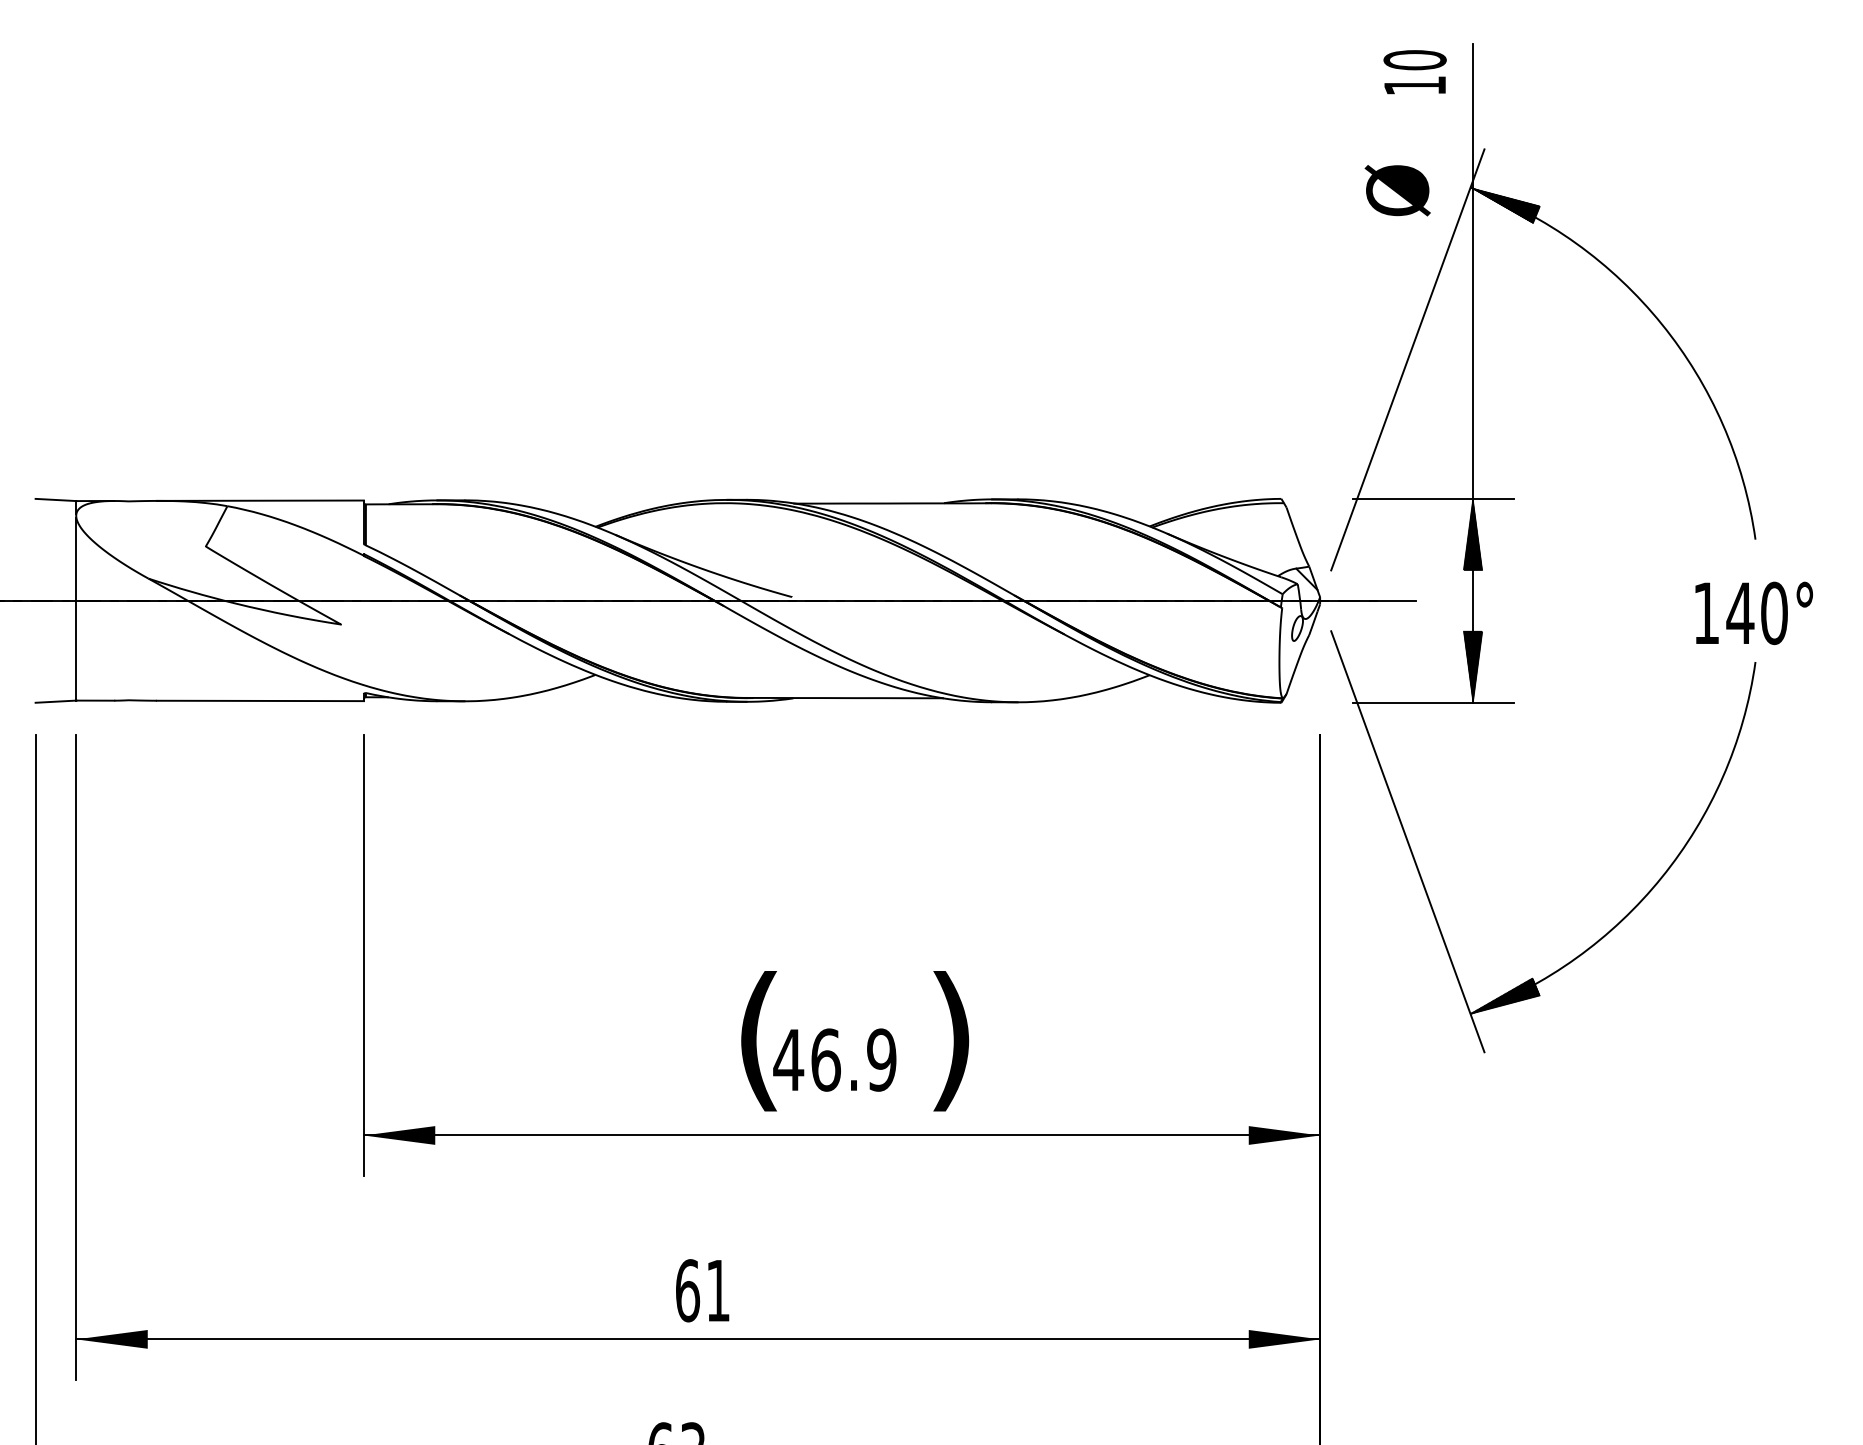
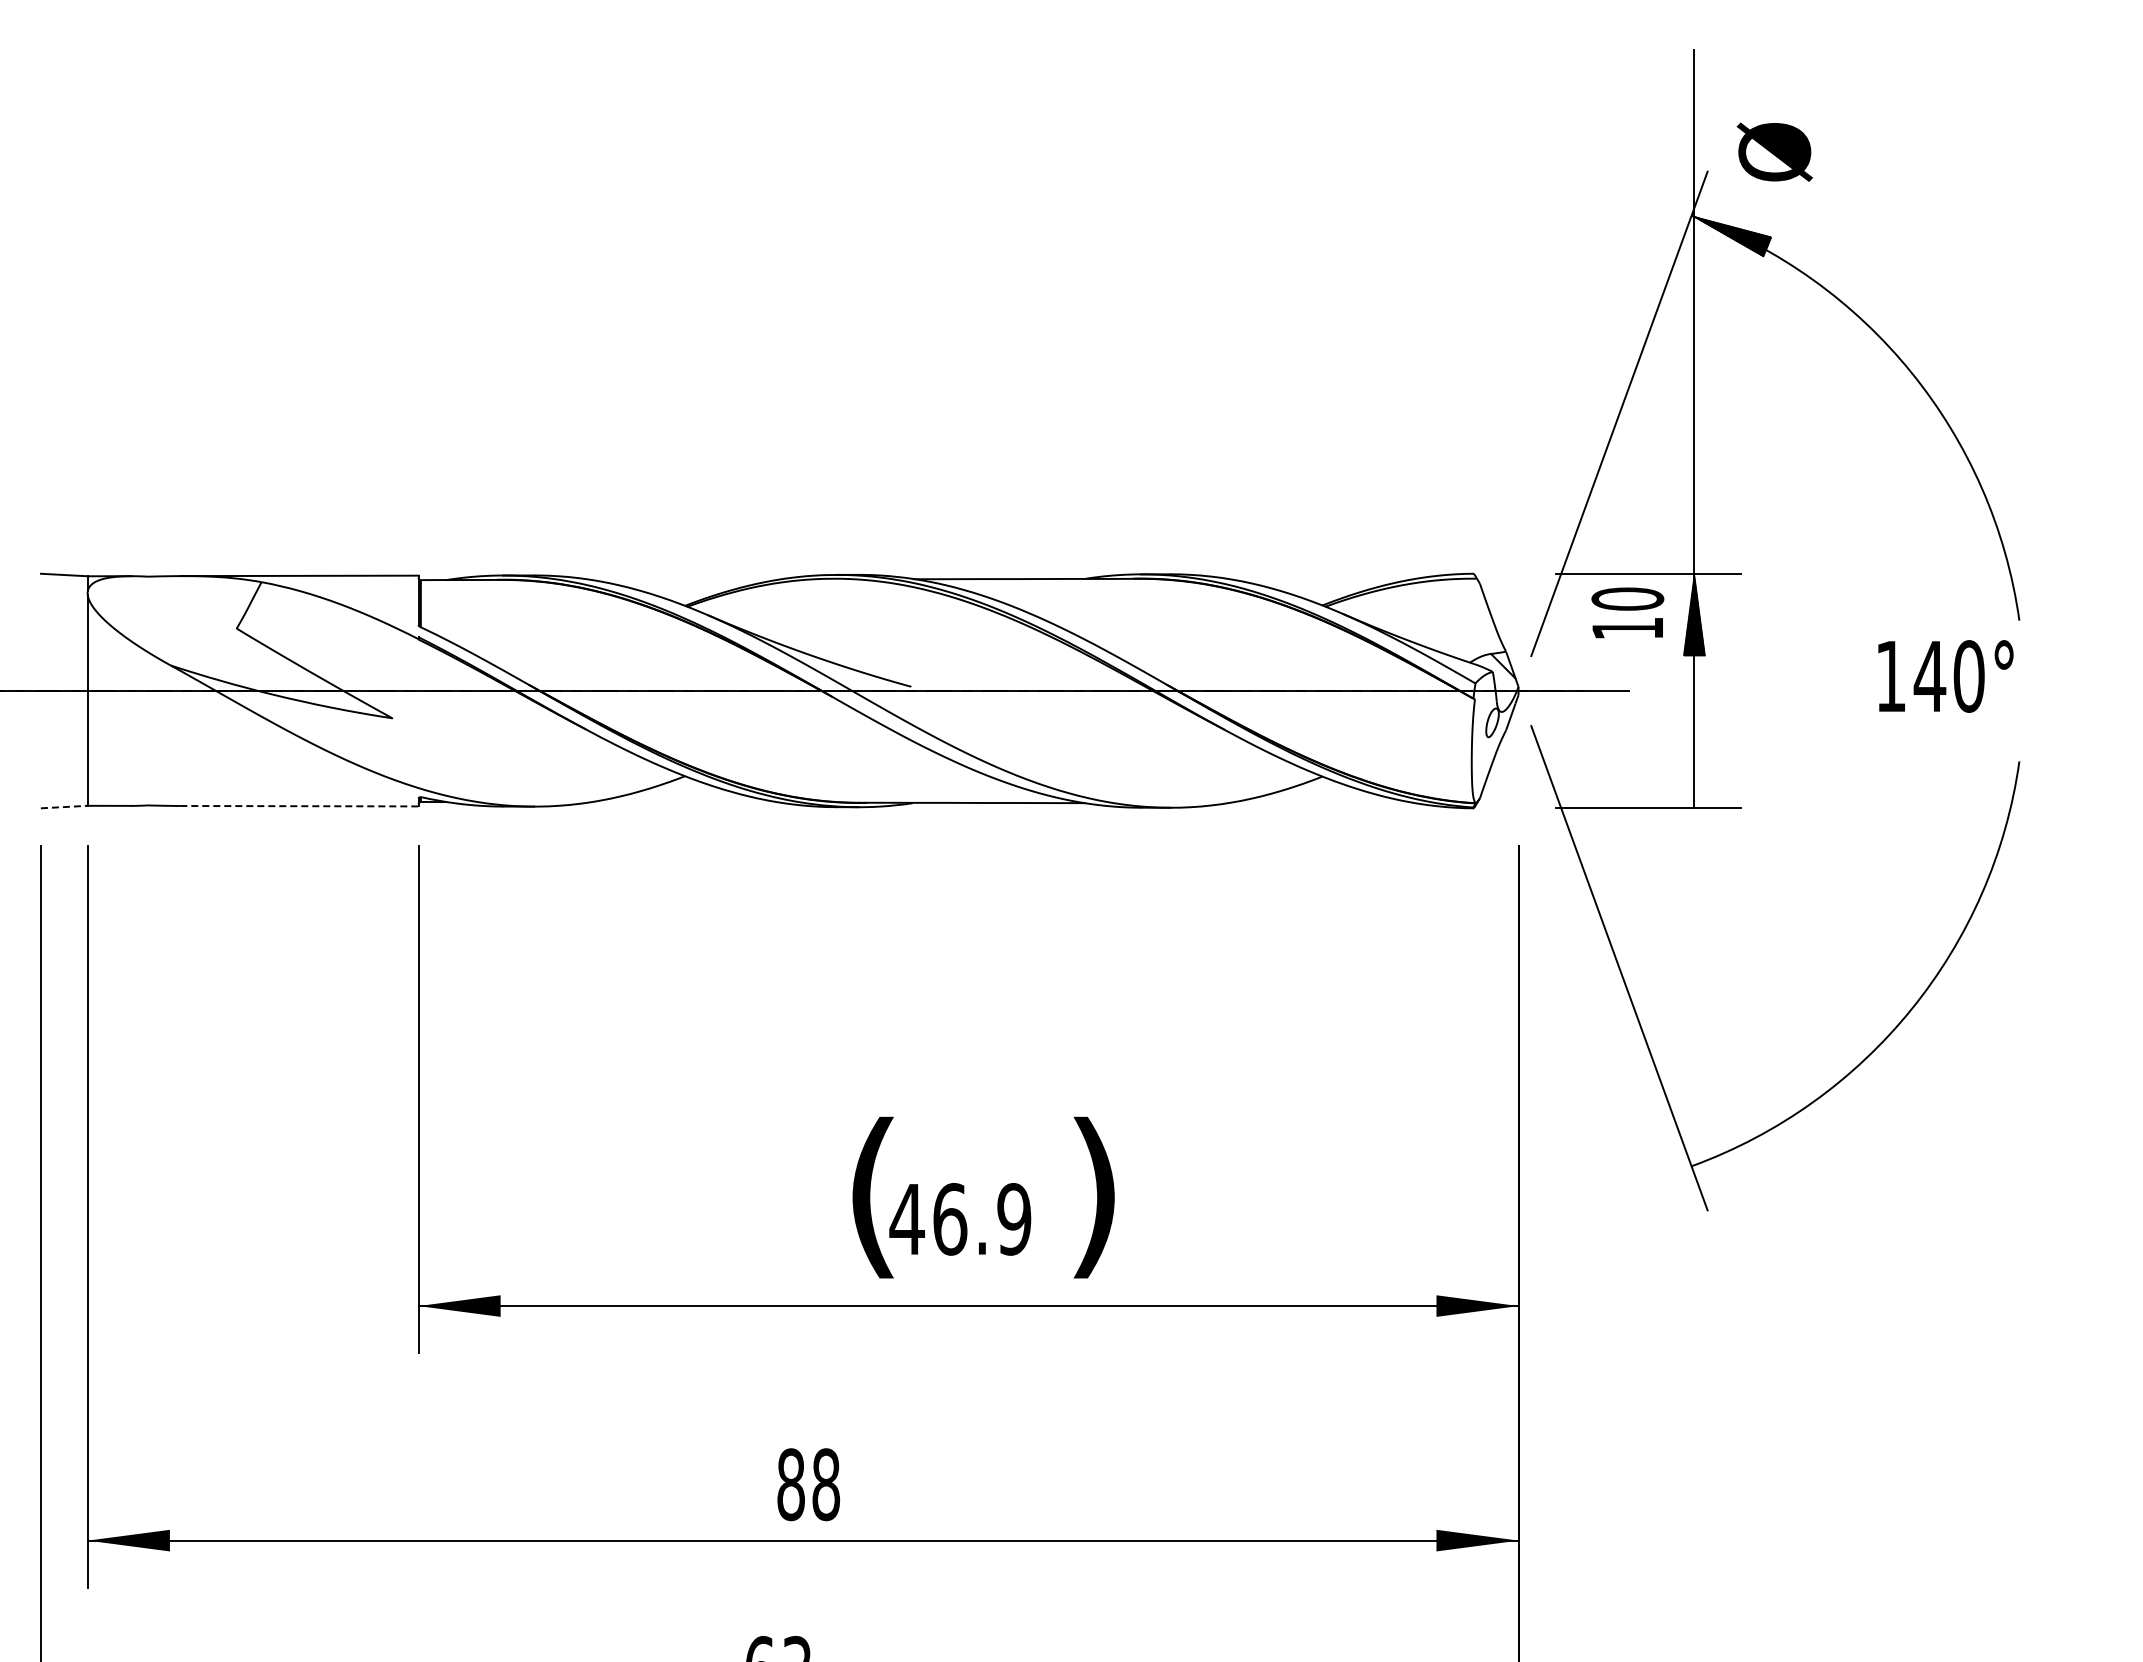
text: (1414, 71) -> (1627, 612), moved
text: (1397, 190) -> (1774, 151), moved
text: (1753, 613) -> (1945, 676), moved
hatch: (1473, 667) -> (1694, 767), removed
line: (260, 701) -> (299, 806), solid -> dashed
line: (56, 702) -> (64, 807), solid -> dashed
hatch: (1505, 995) -> (1731, 1145), removed
text: (702, 1290) -> (808, 1484), 61 -> 88

